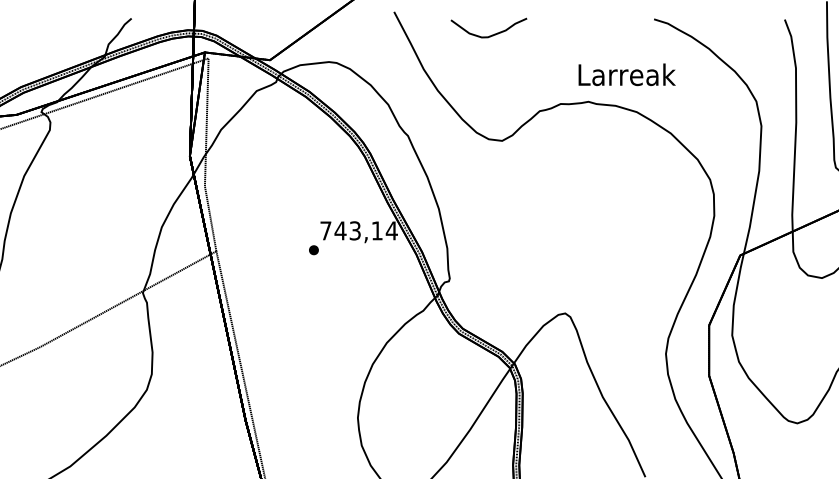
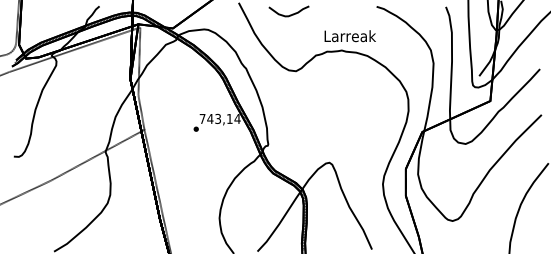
text: (625, 75) -> (349, 36), moved

